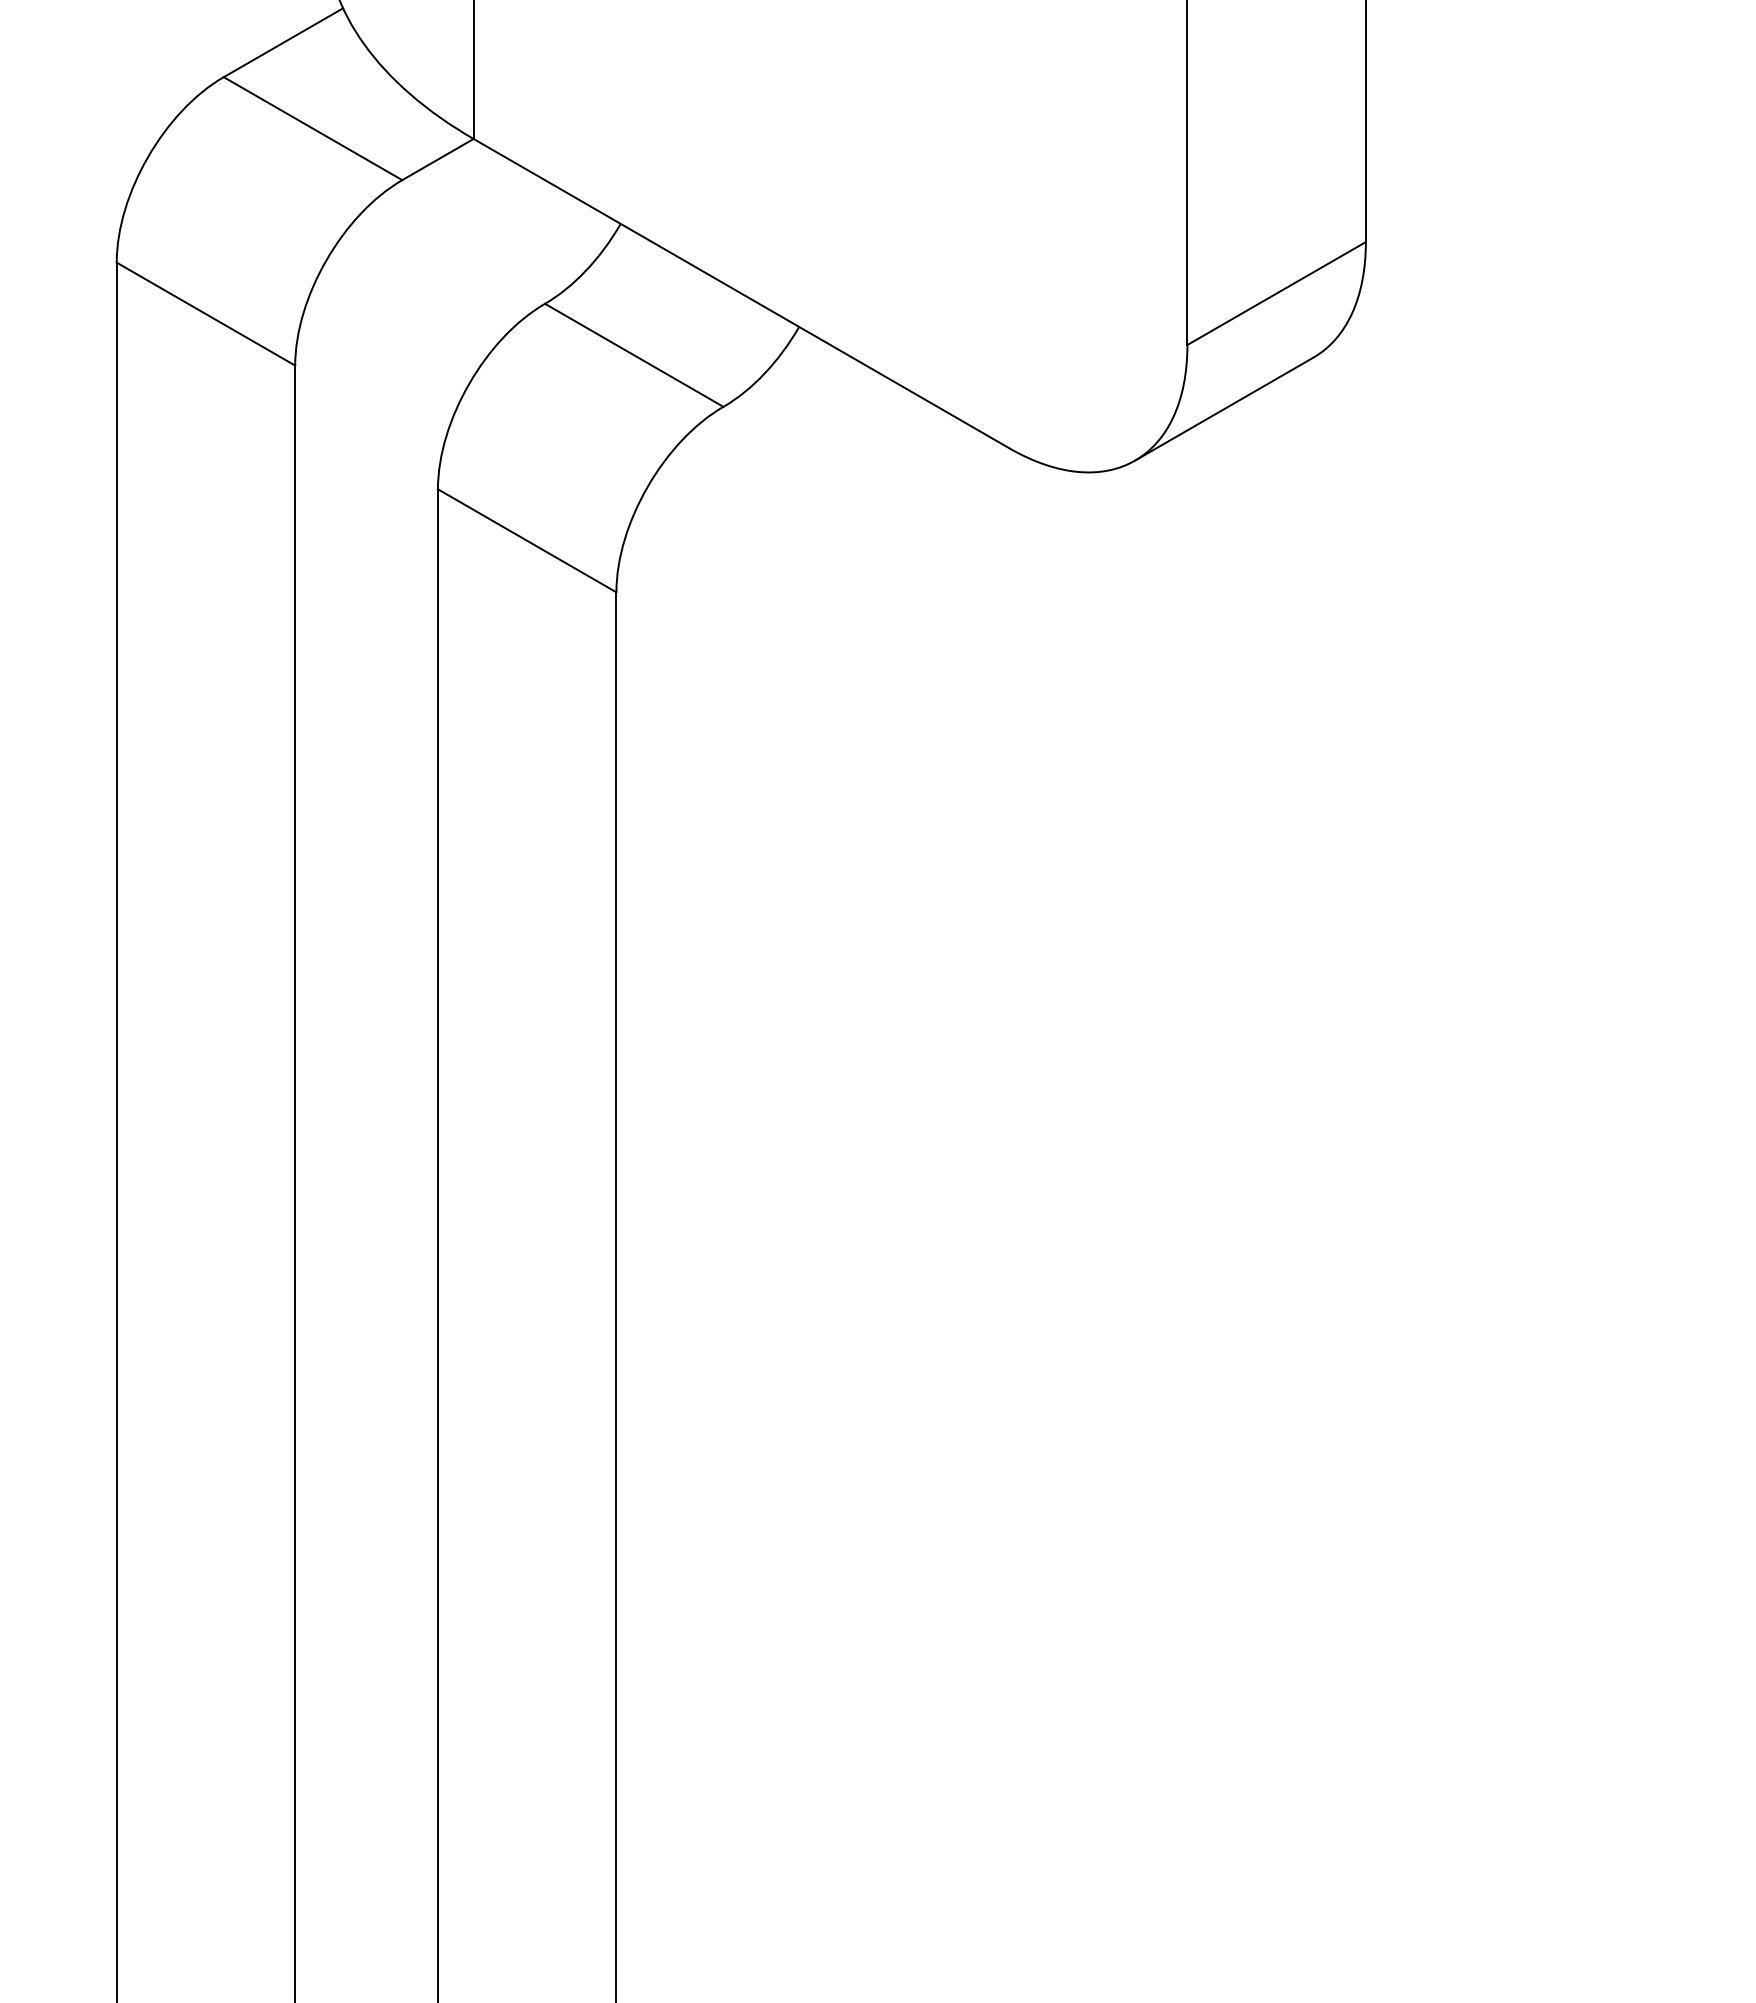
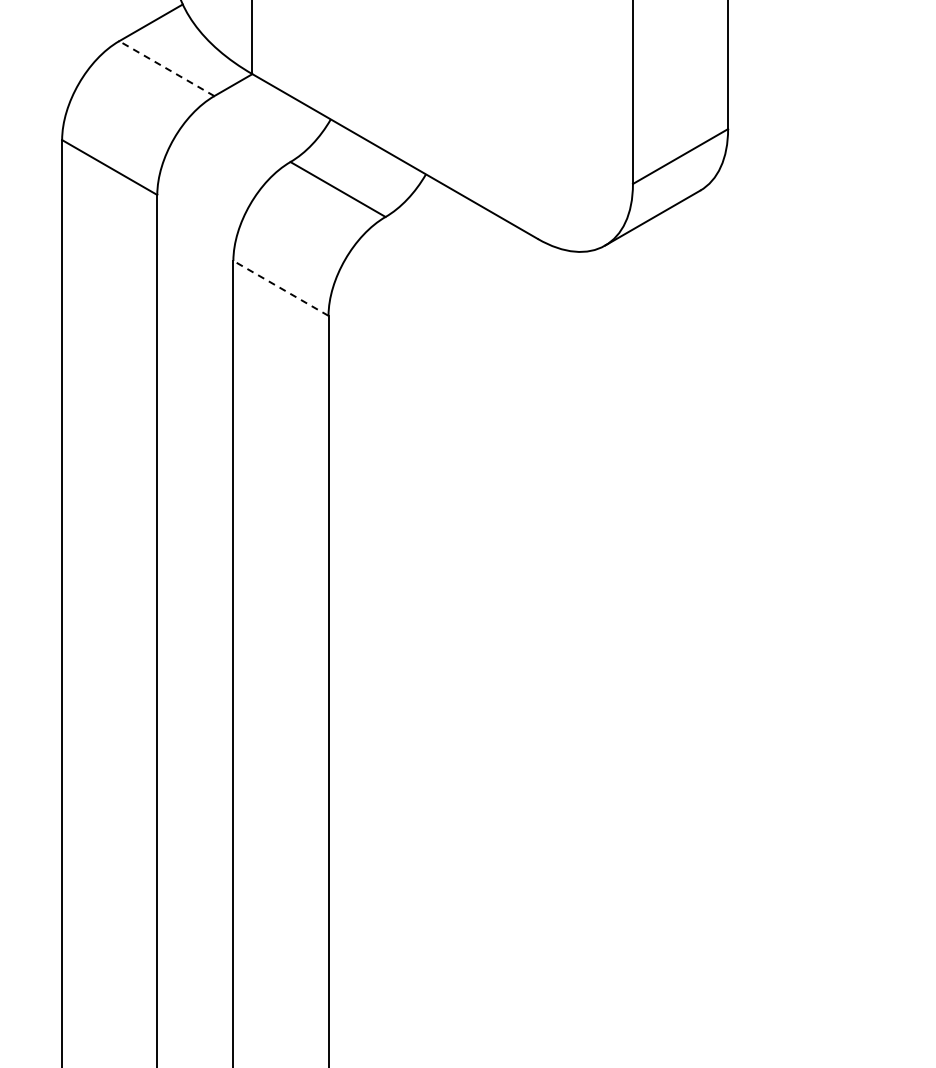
line: (312, 128) -> (166, 68), solid -> dashed
line: (526, 541) -> (280, 288), solid -> dashed

